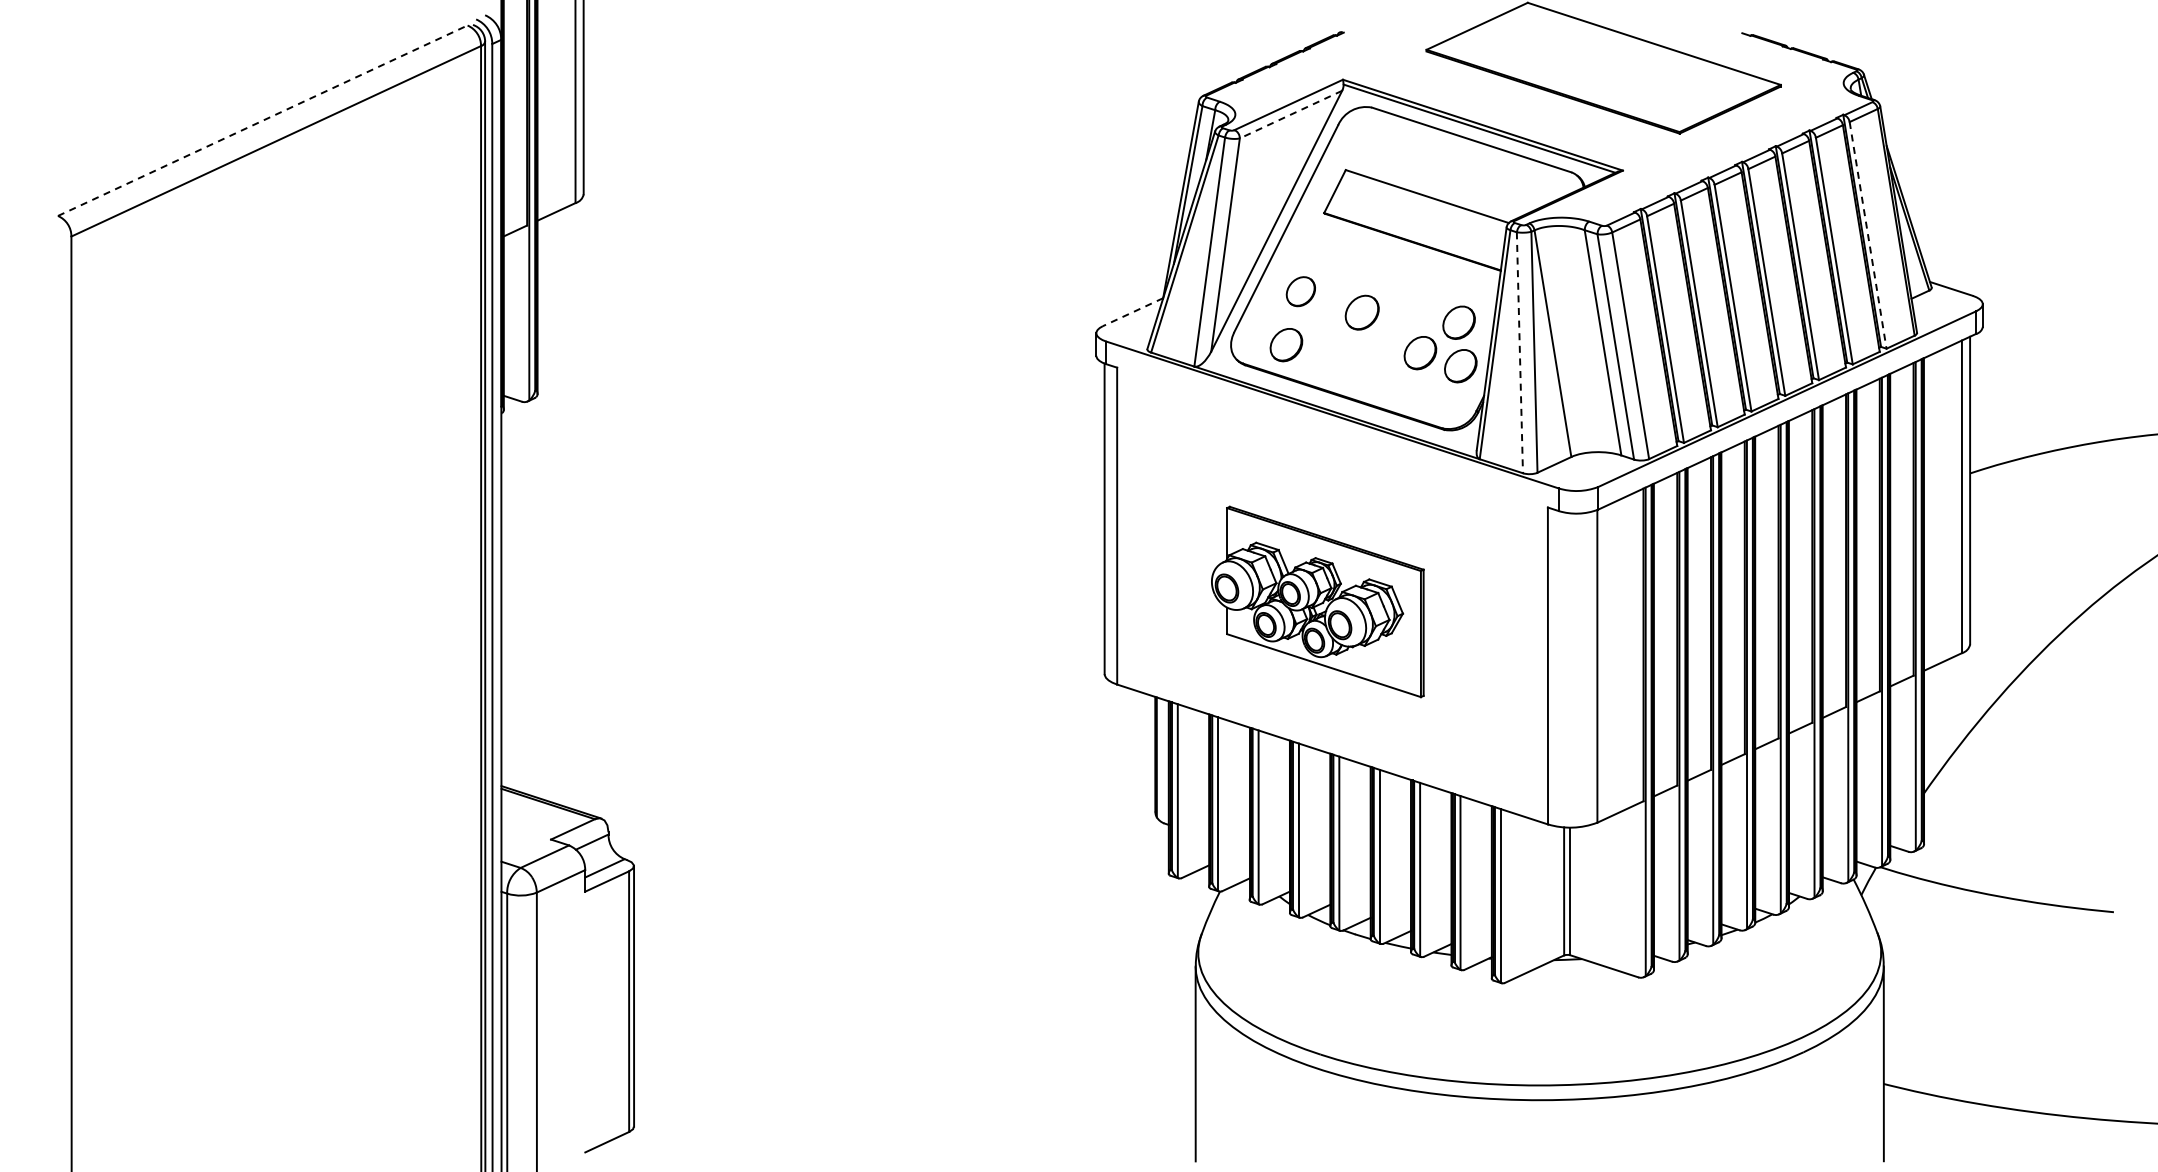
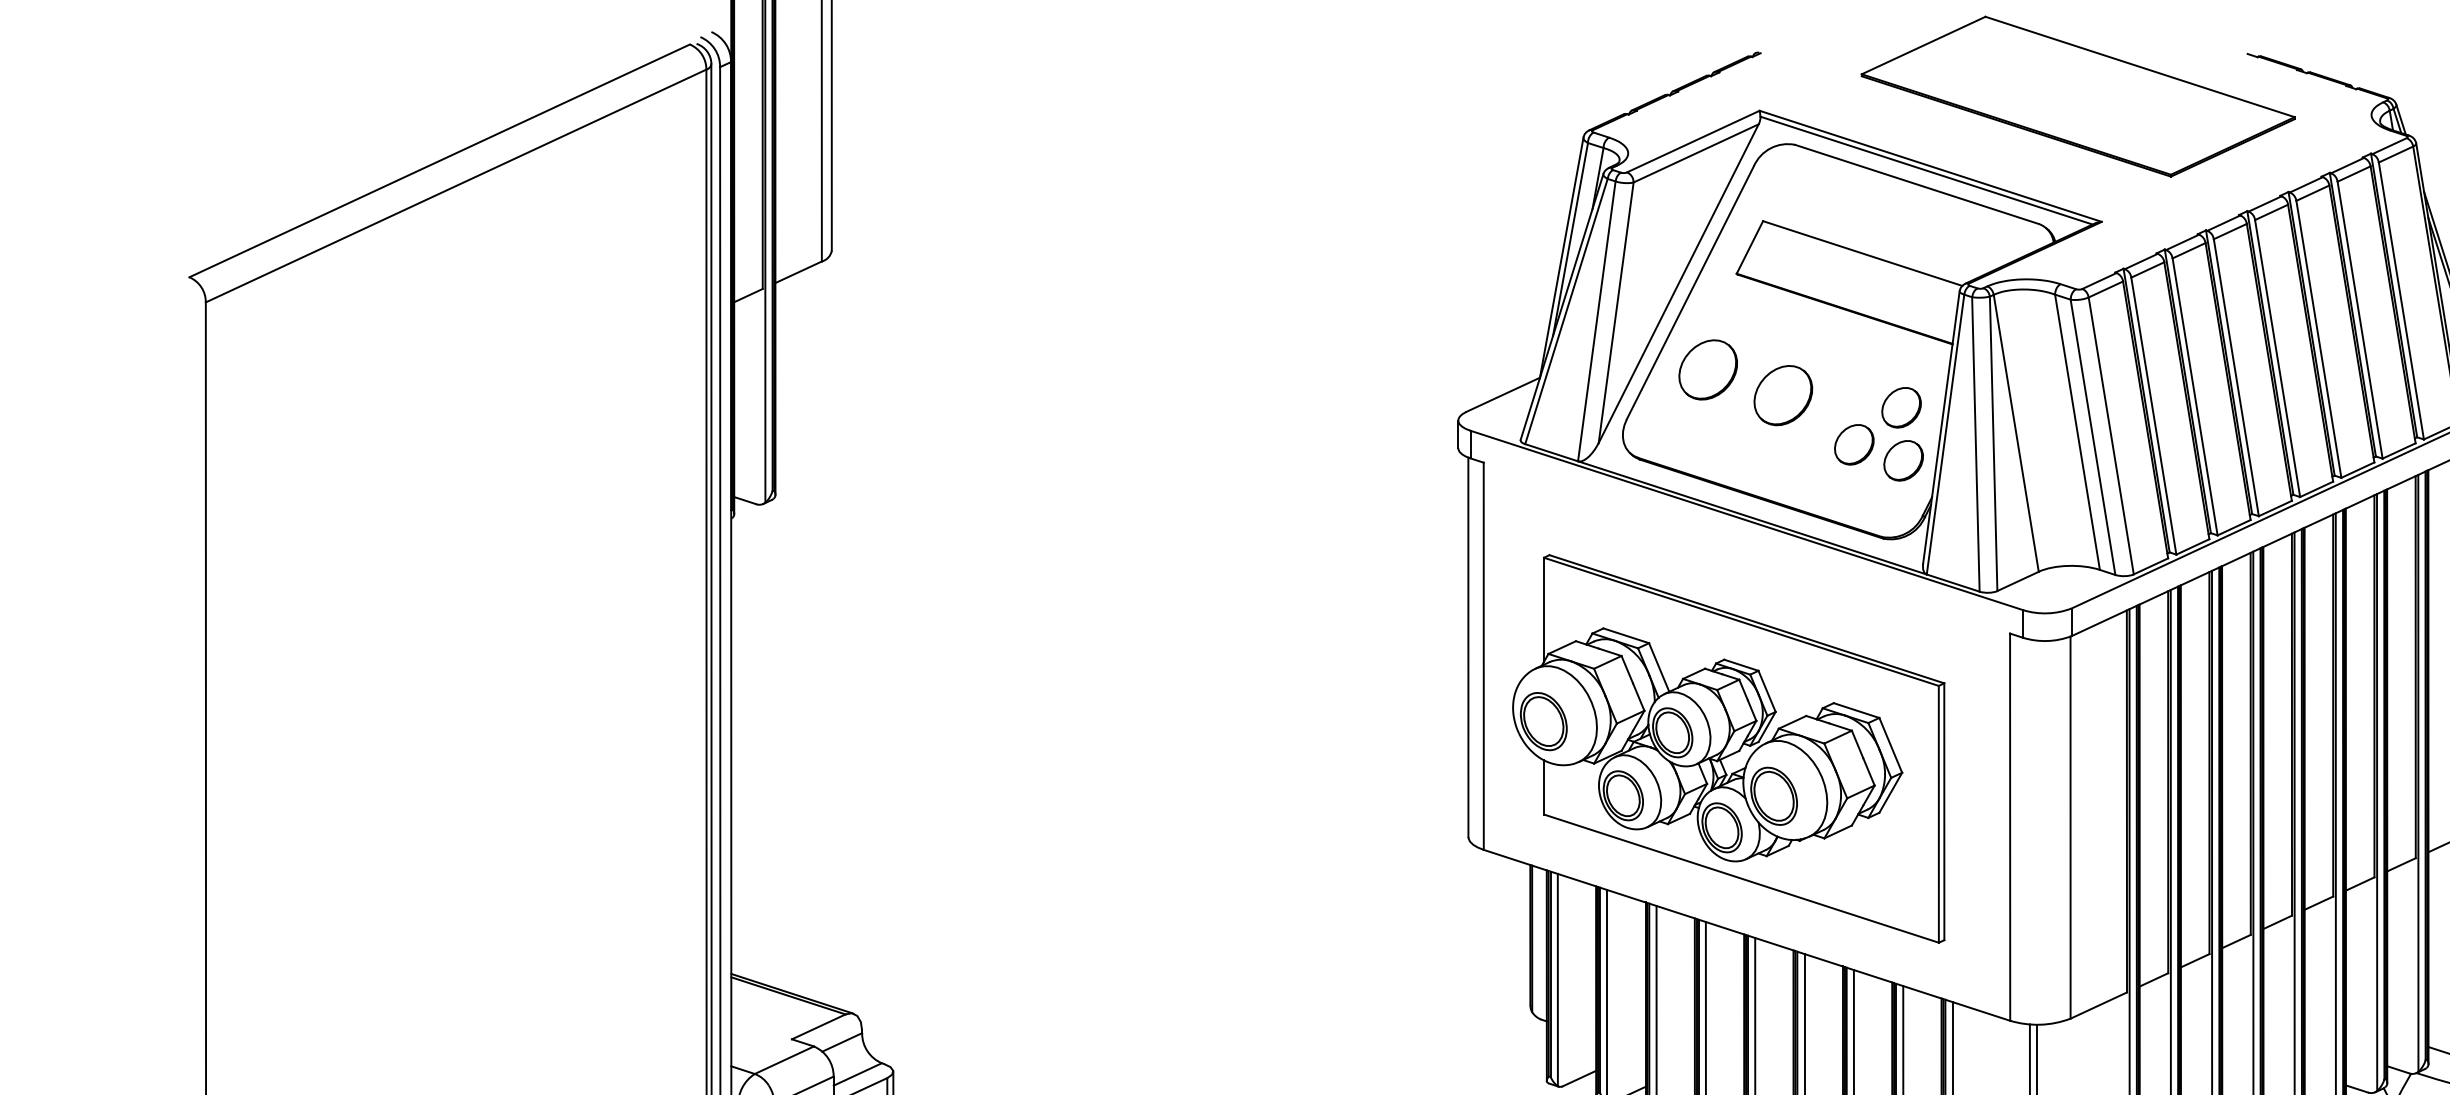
line: (1290, 114) -> (1695, 153), dashed -> solid
line: (262, 120) -> (439, 160), dashed -> solid
line: (1868, 235) -> (2401, 301), dashed -> solid
part: (1300, 291) -> (1707, 369), size x1.67
line: (1132, 312) -> (1502, 395), dashed -> solid
part: (1361, 312) -> (1782, 395), size x1.43
part: (1286, 345) -> (1690, 435), removed
line: (1519, 353) -> (1975, 445), dashed -> solid
part: (1317, 601) -> (1728, 748), size x1.67

